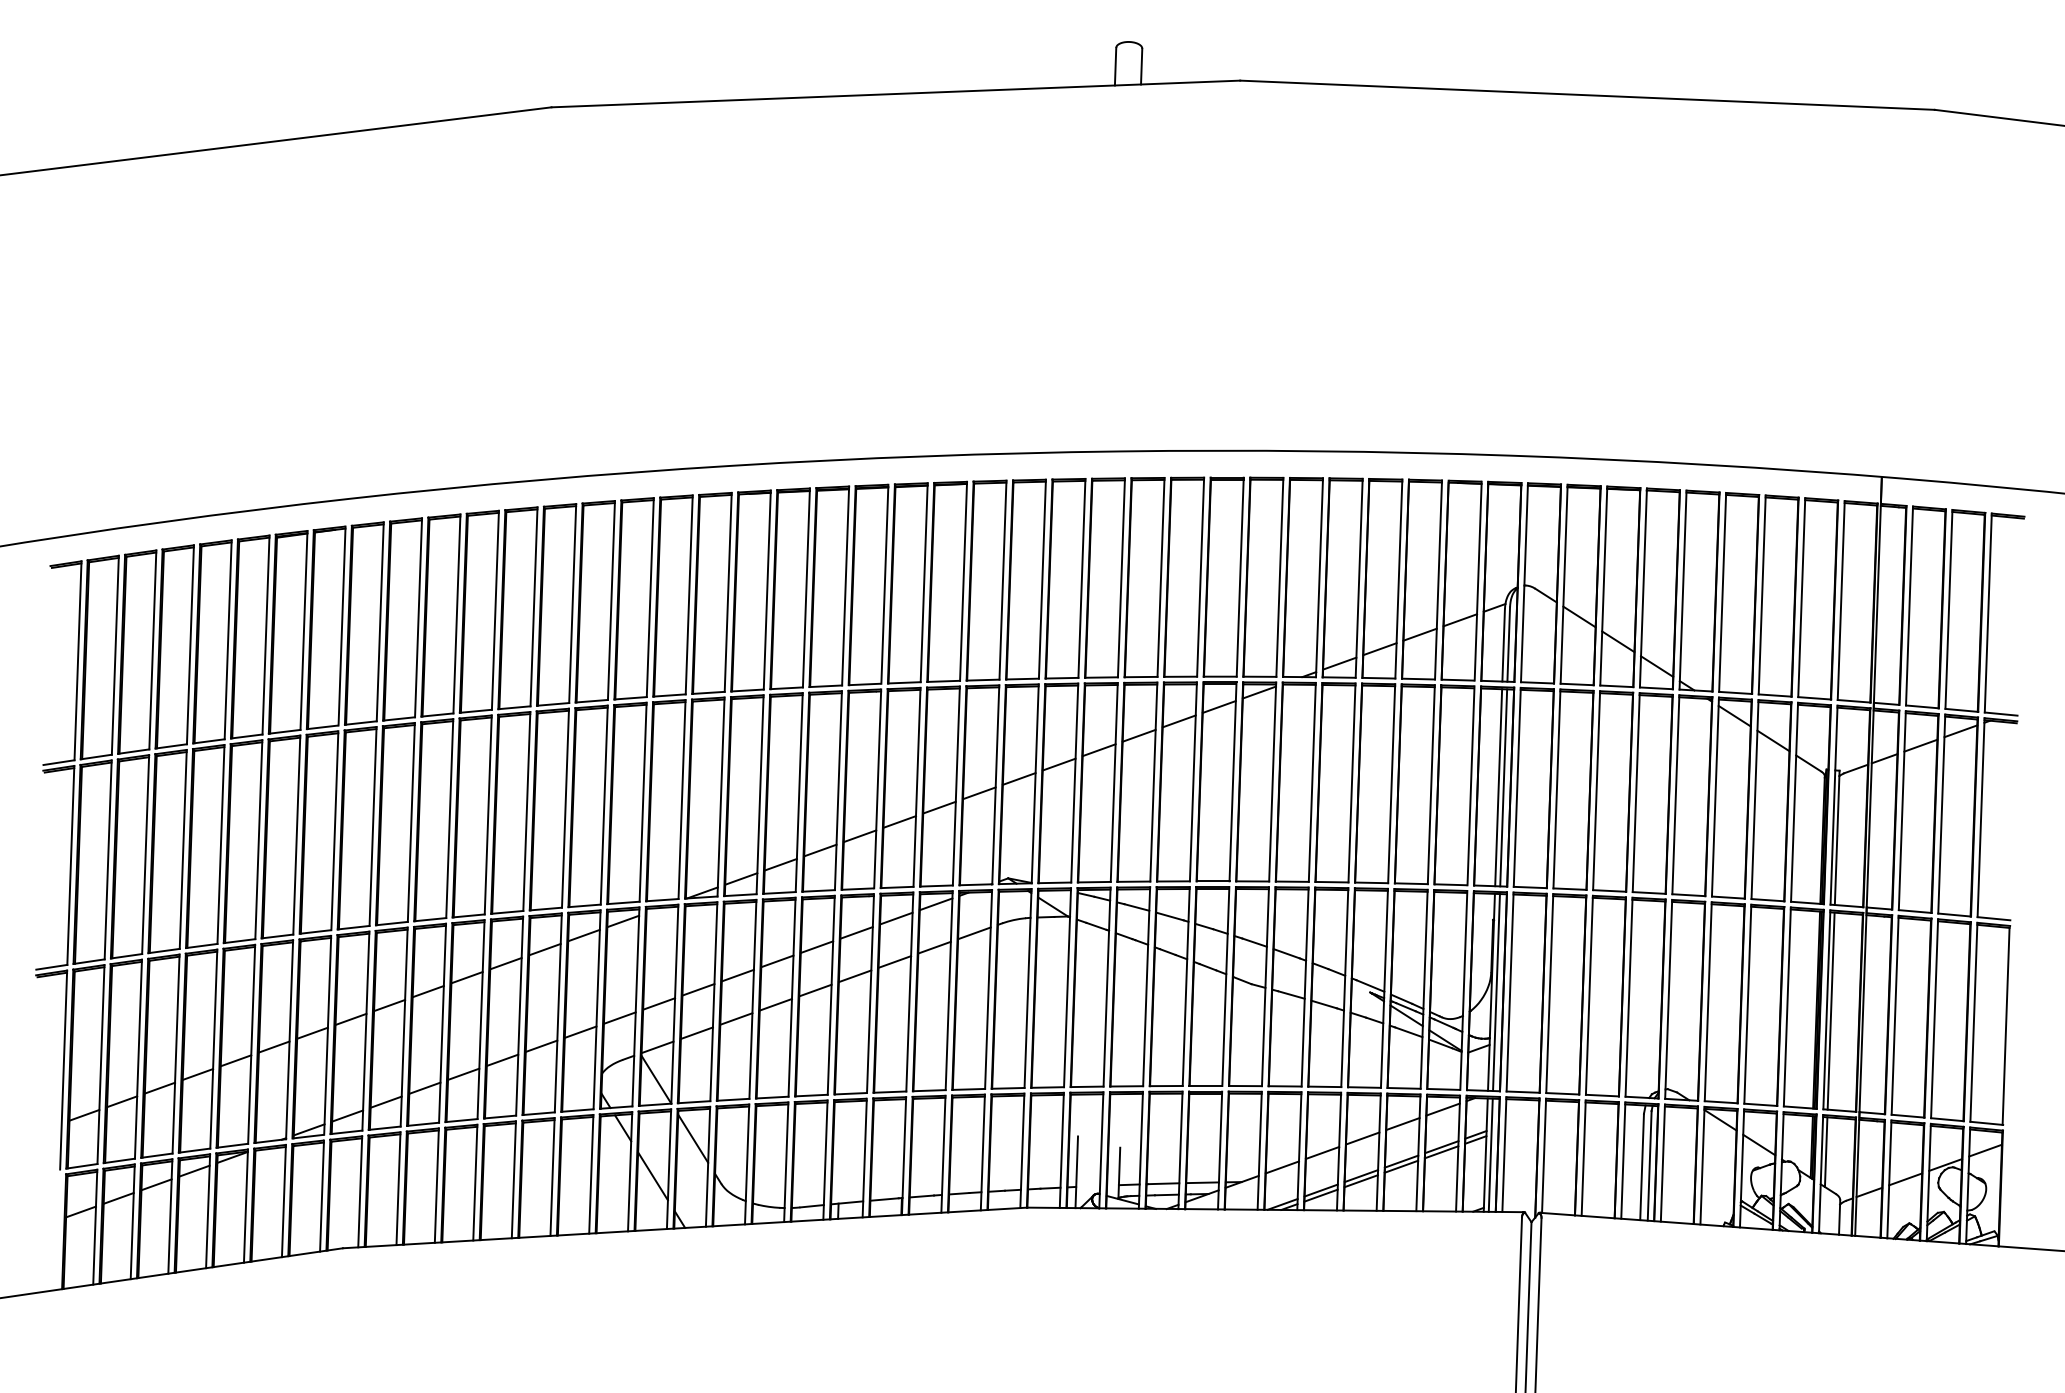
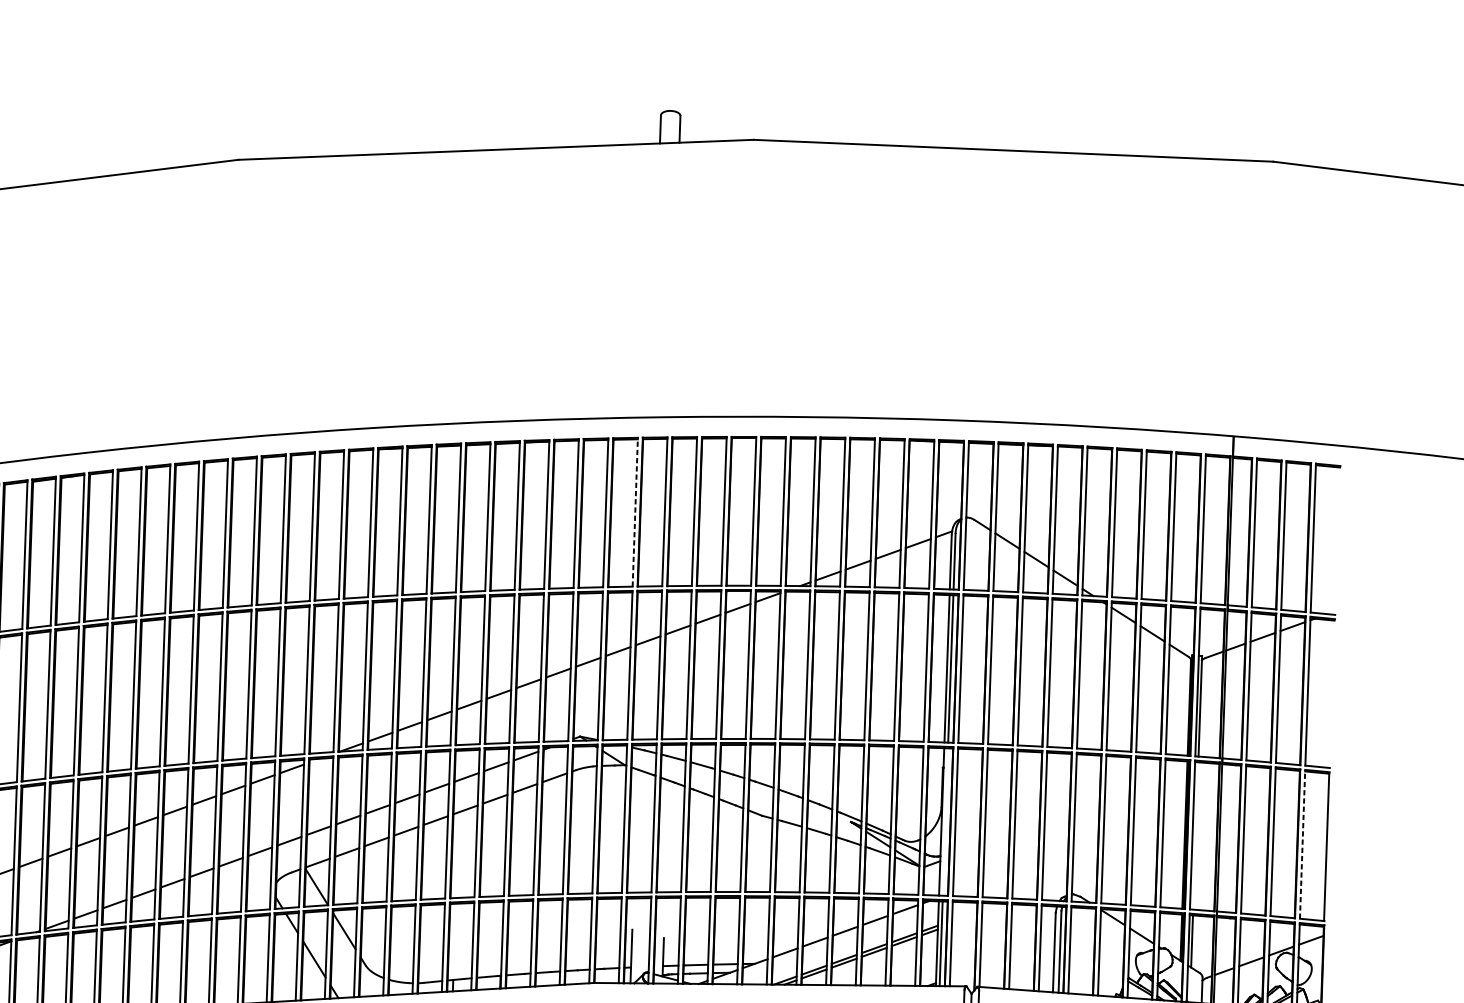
line: (1081, 578) -> (634, 512), solid -> dashed
line: (1496, 992) -> (945, 822), removed
line: (1830, 1010) -> (1195, 835), removed
line: (1973, 1022) -> (1302, 844), solid -> dashed

